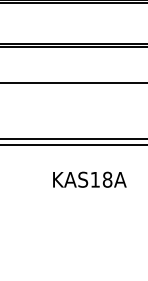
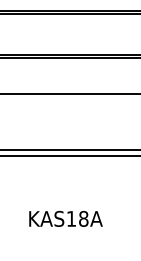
text: (89, 179) -> (65, 218), moved

